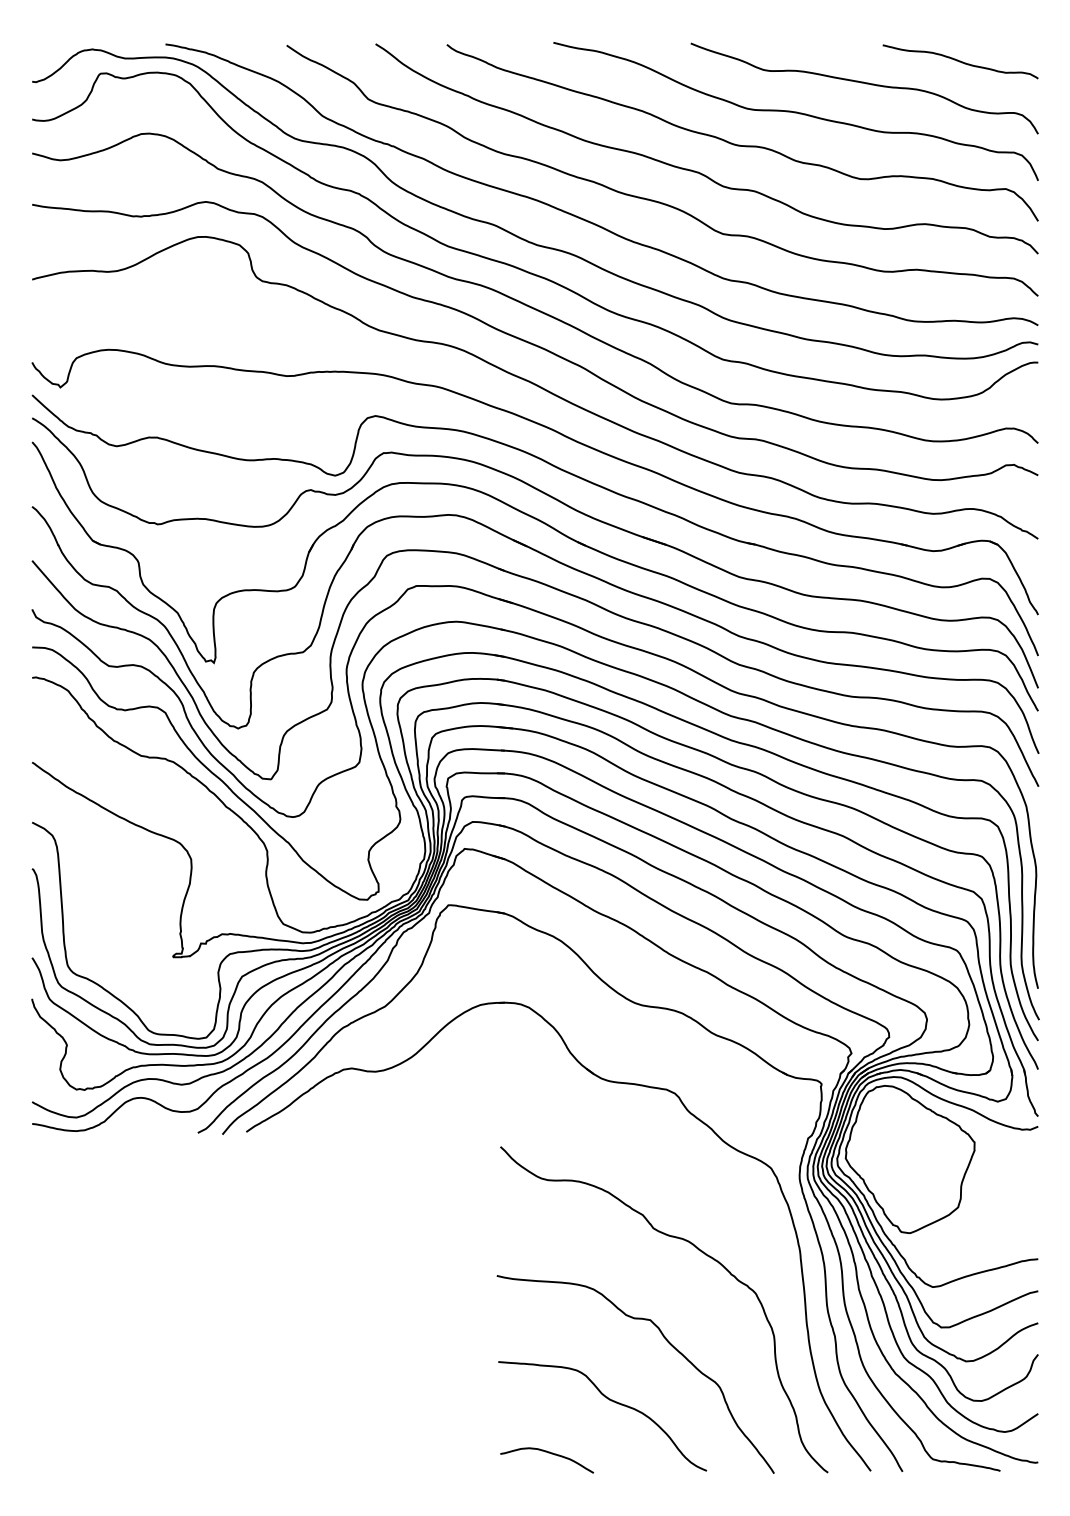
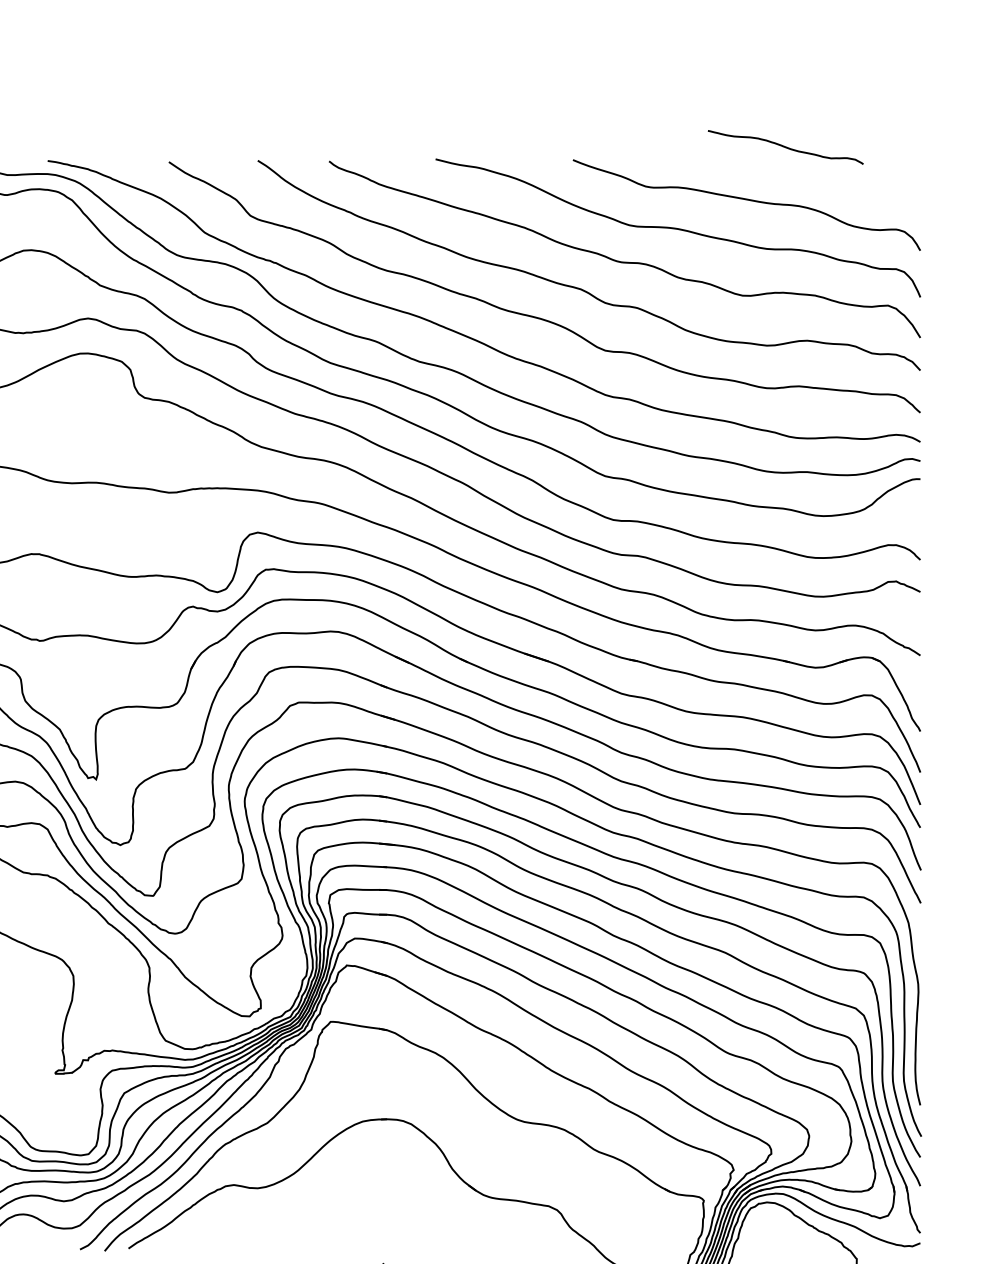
curve: (960, 61) -> (785, 147), moved

